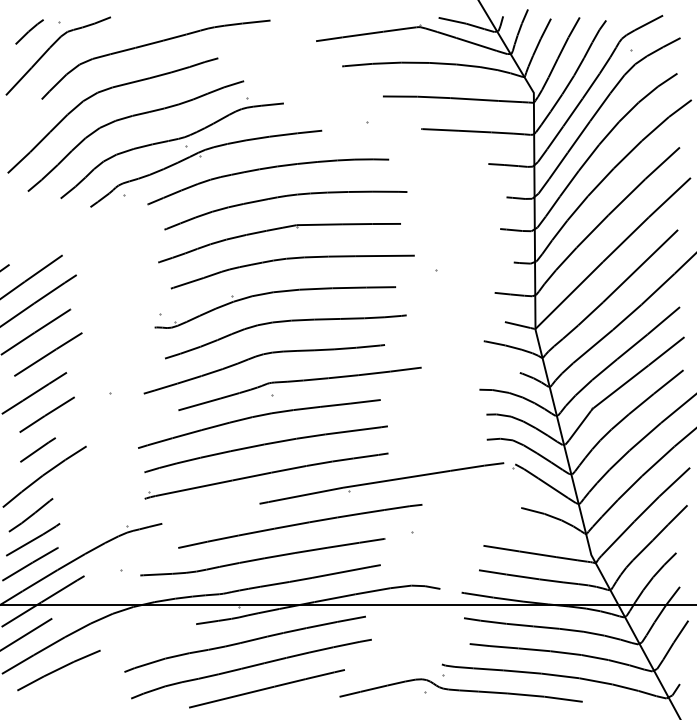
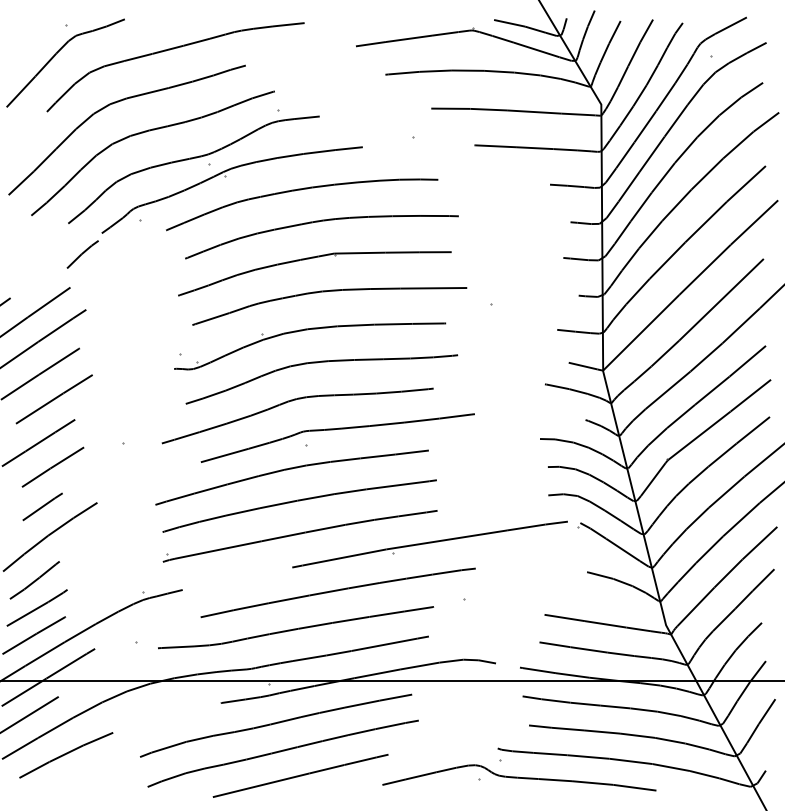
line: (29, 31) -> (82, 253), moved

